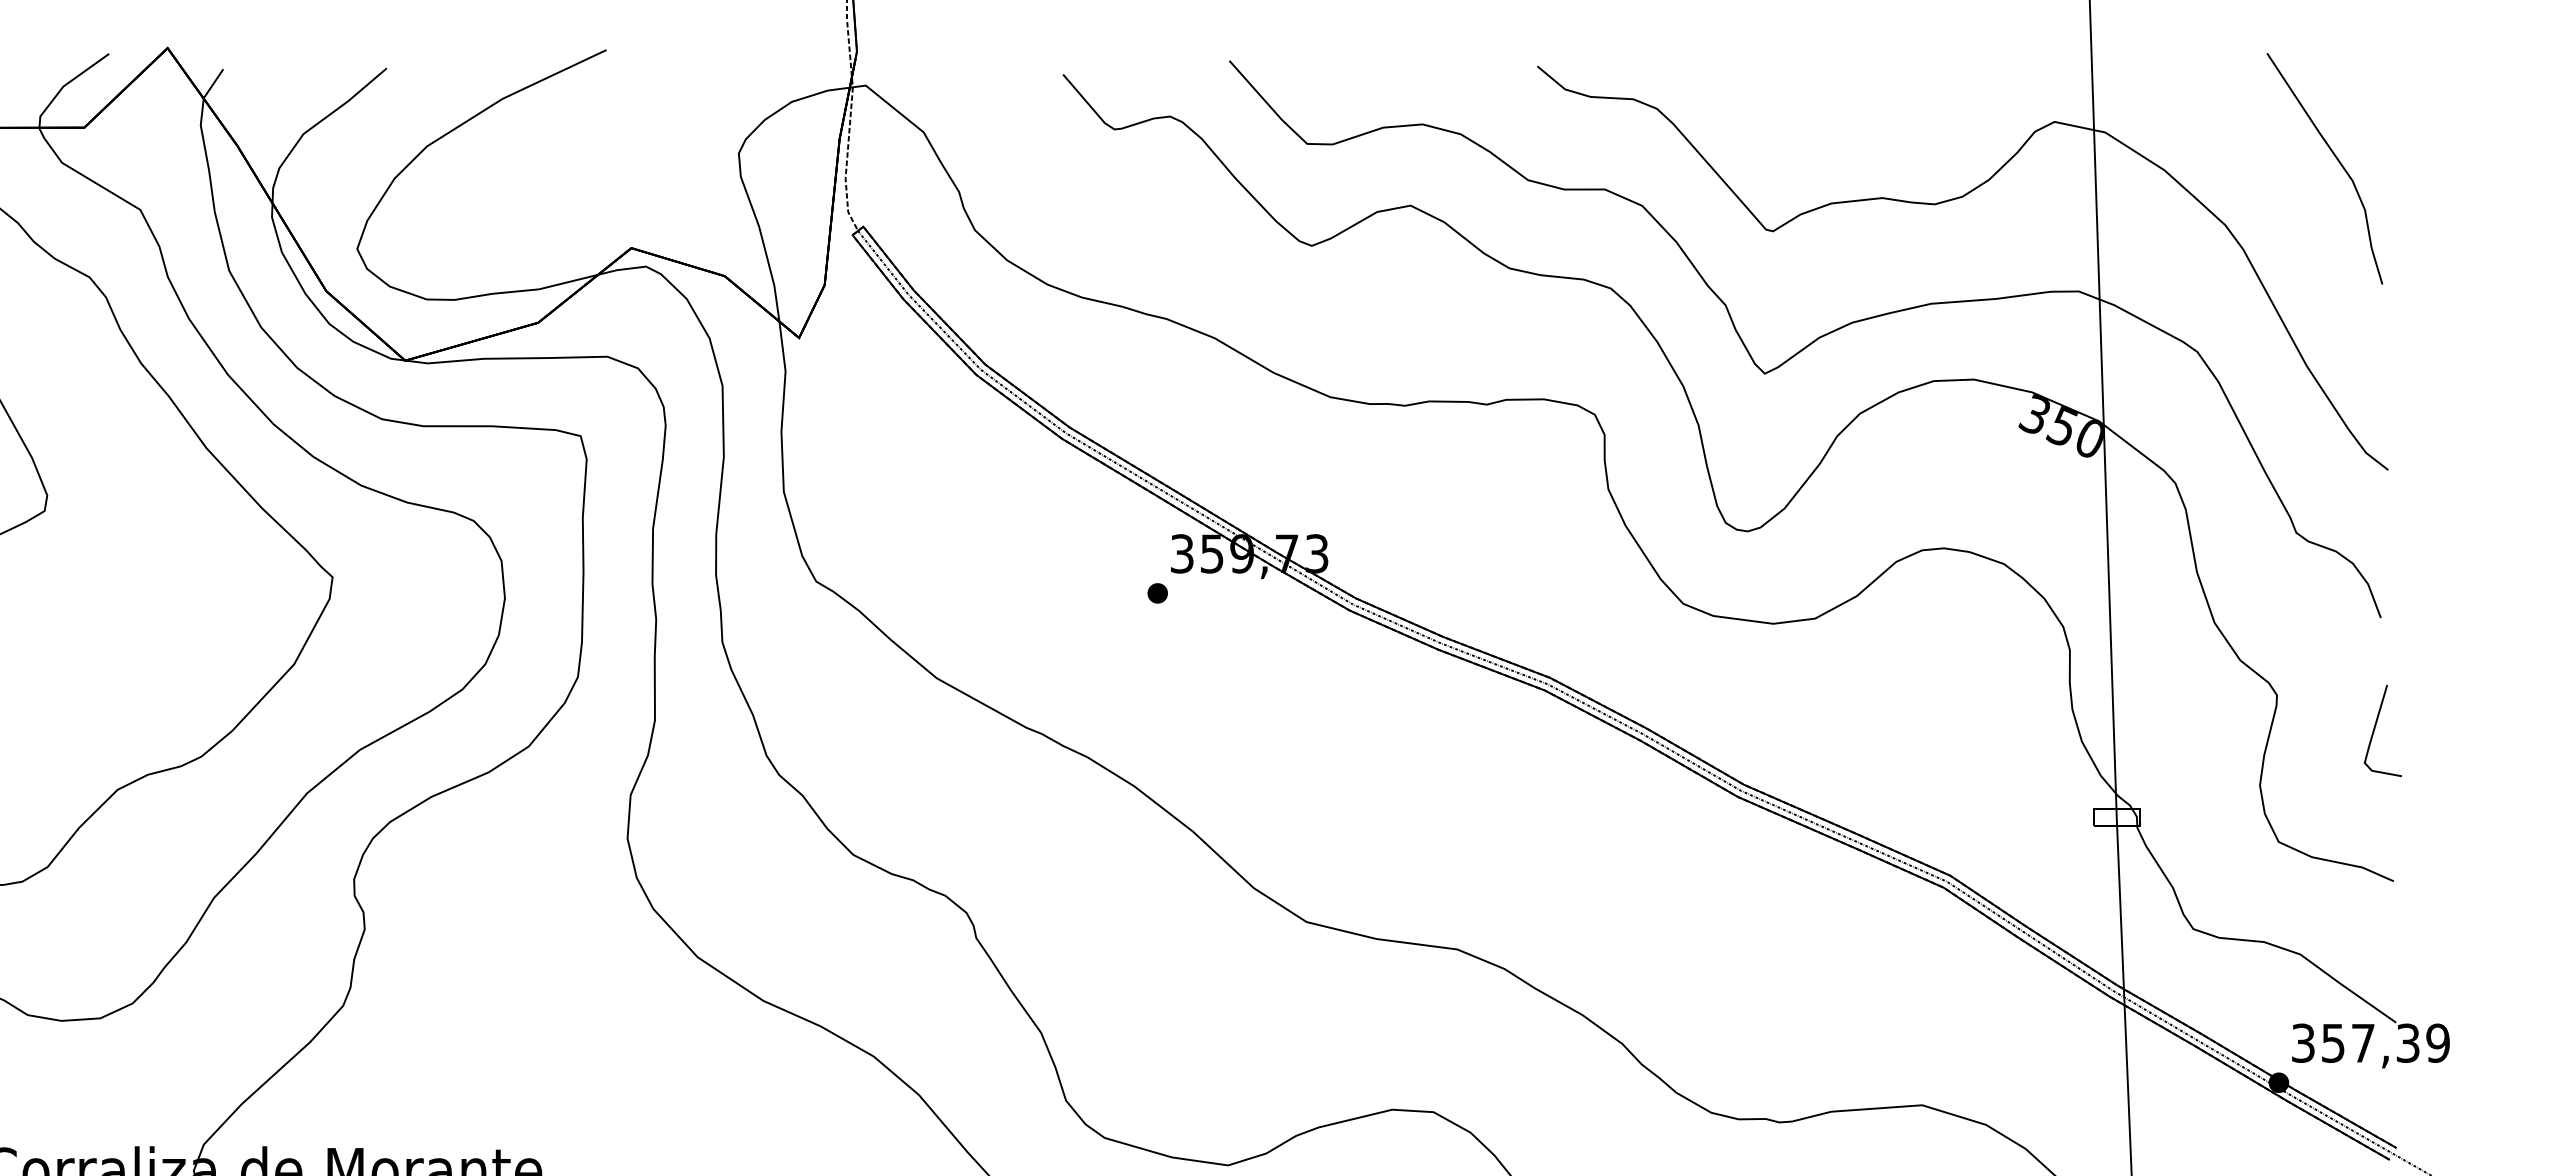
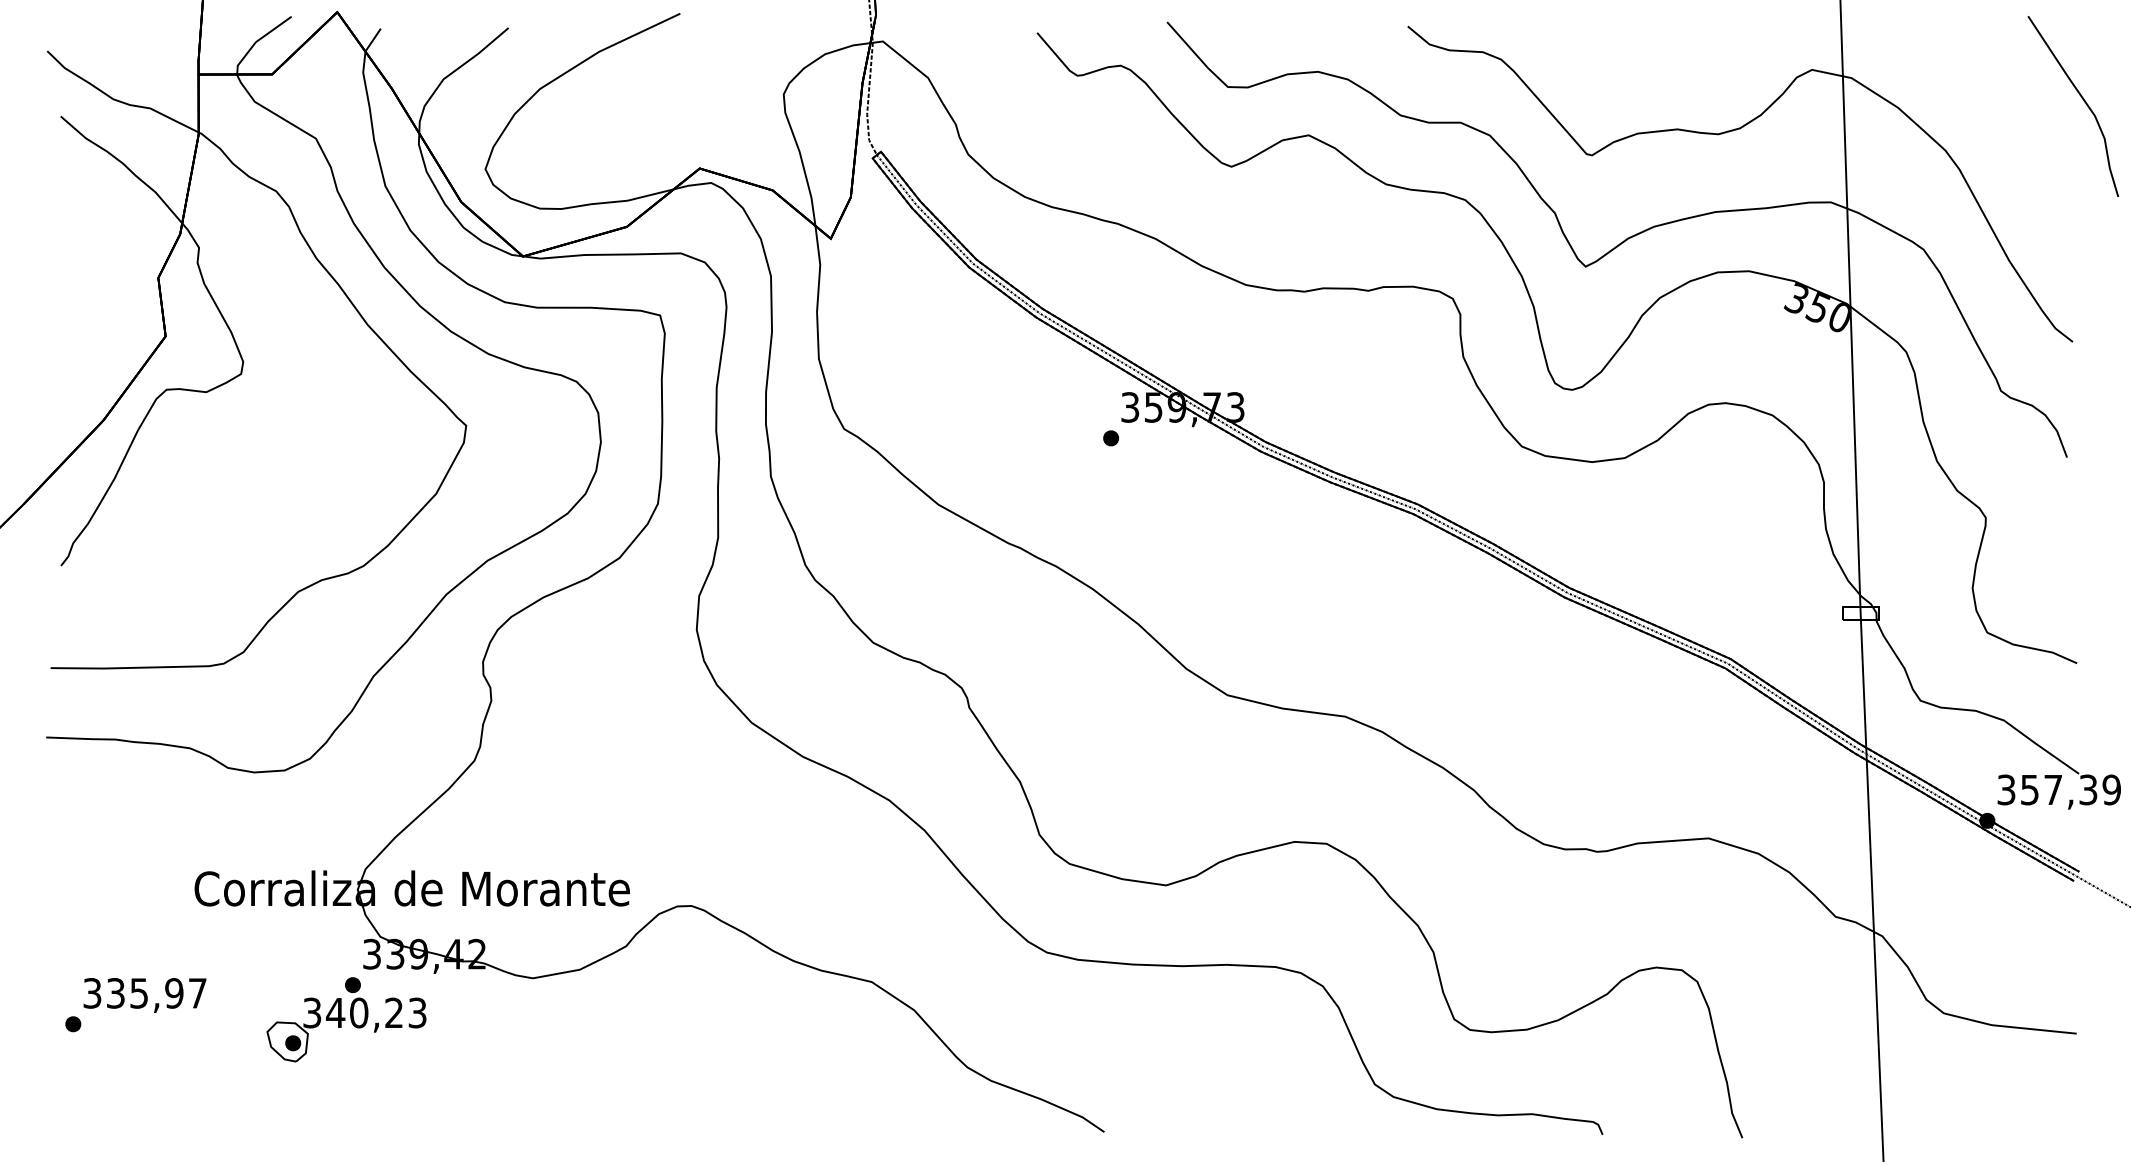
curve: (2337, 162) -> (2083, 101), moved
line: (2376, 727) -> (2063, 543), removed

